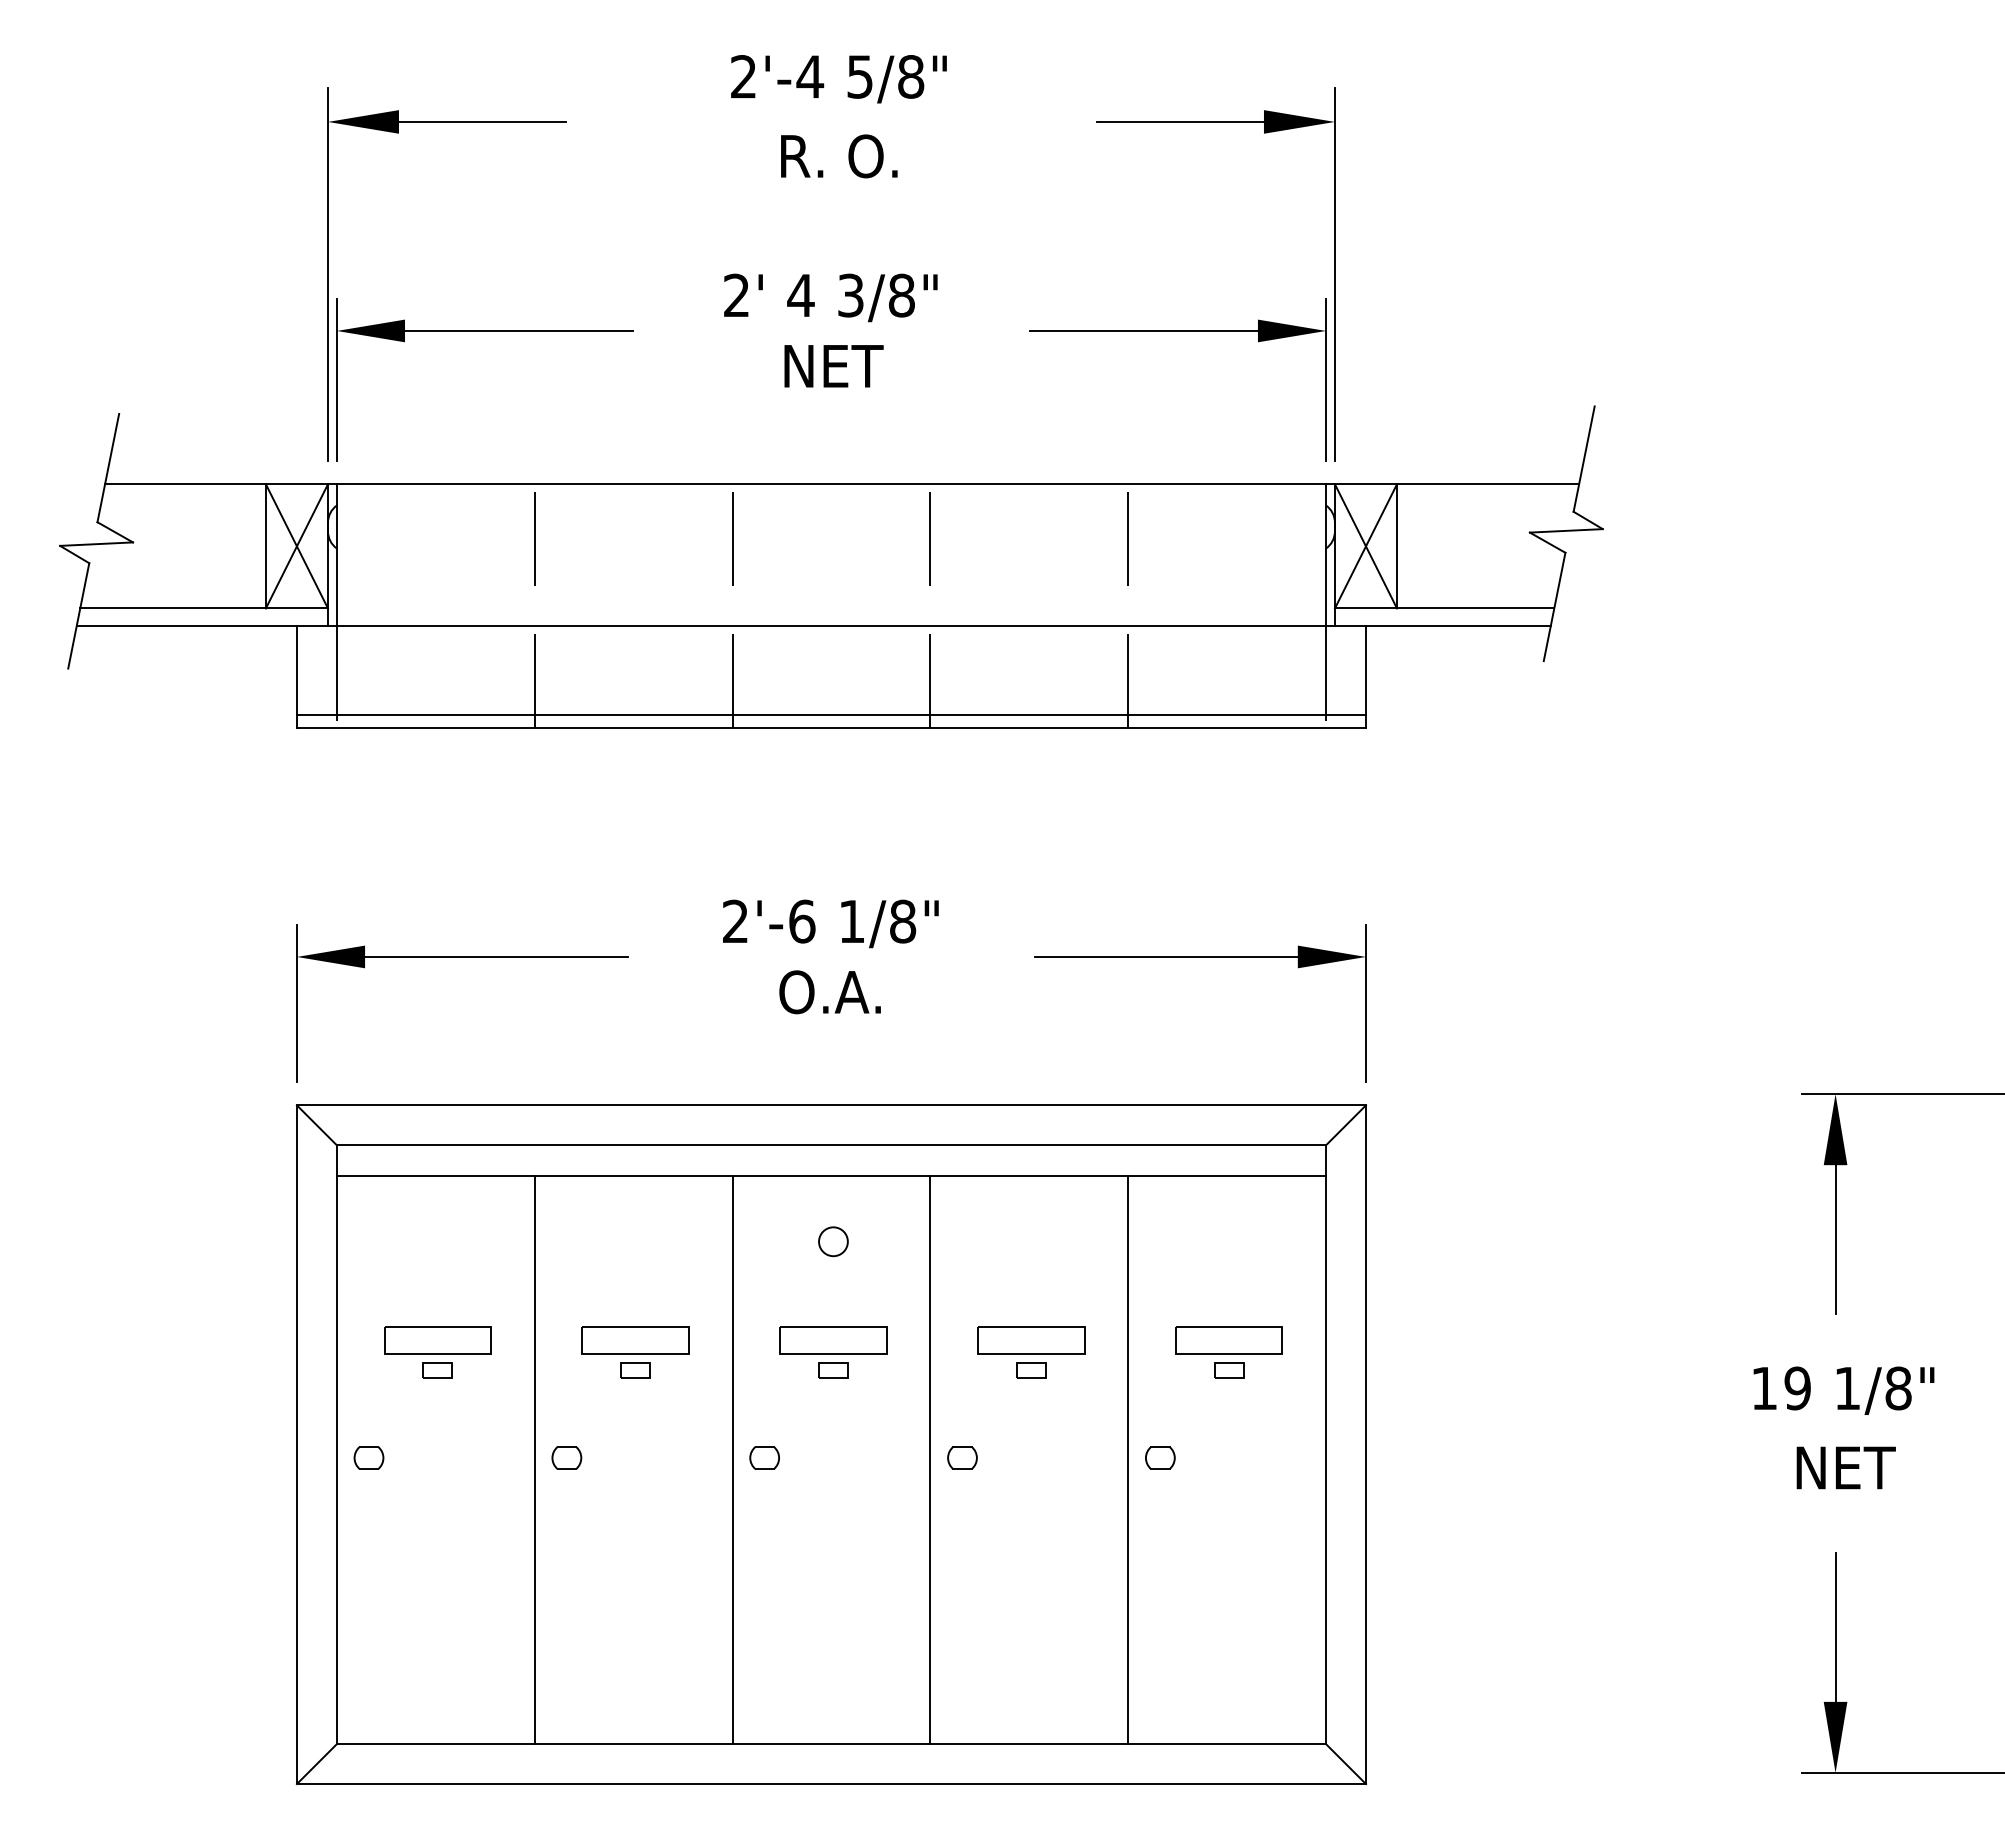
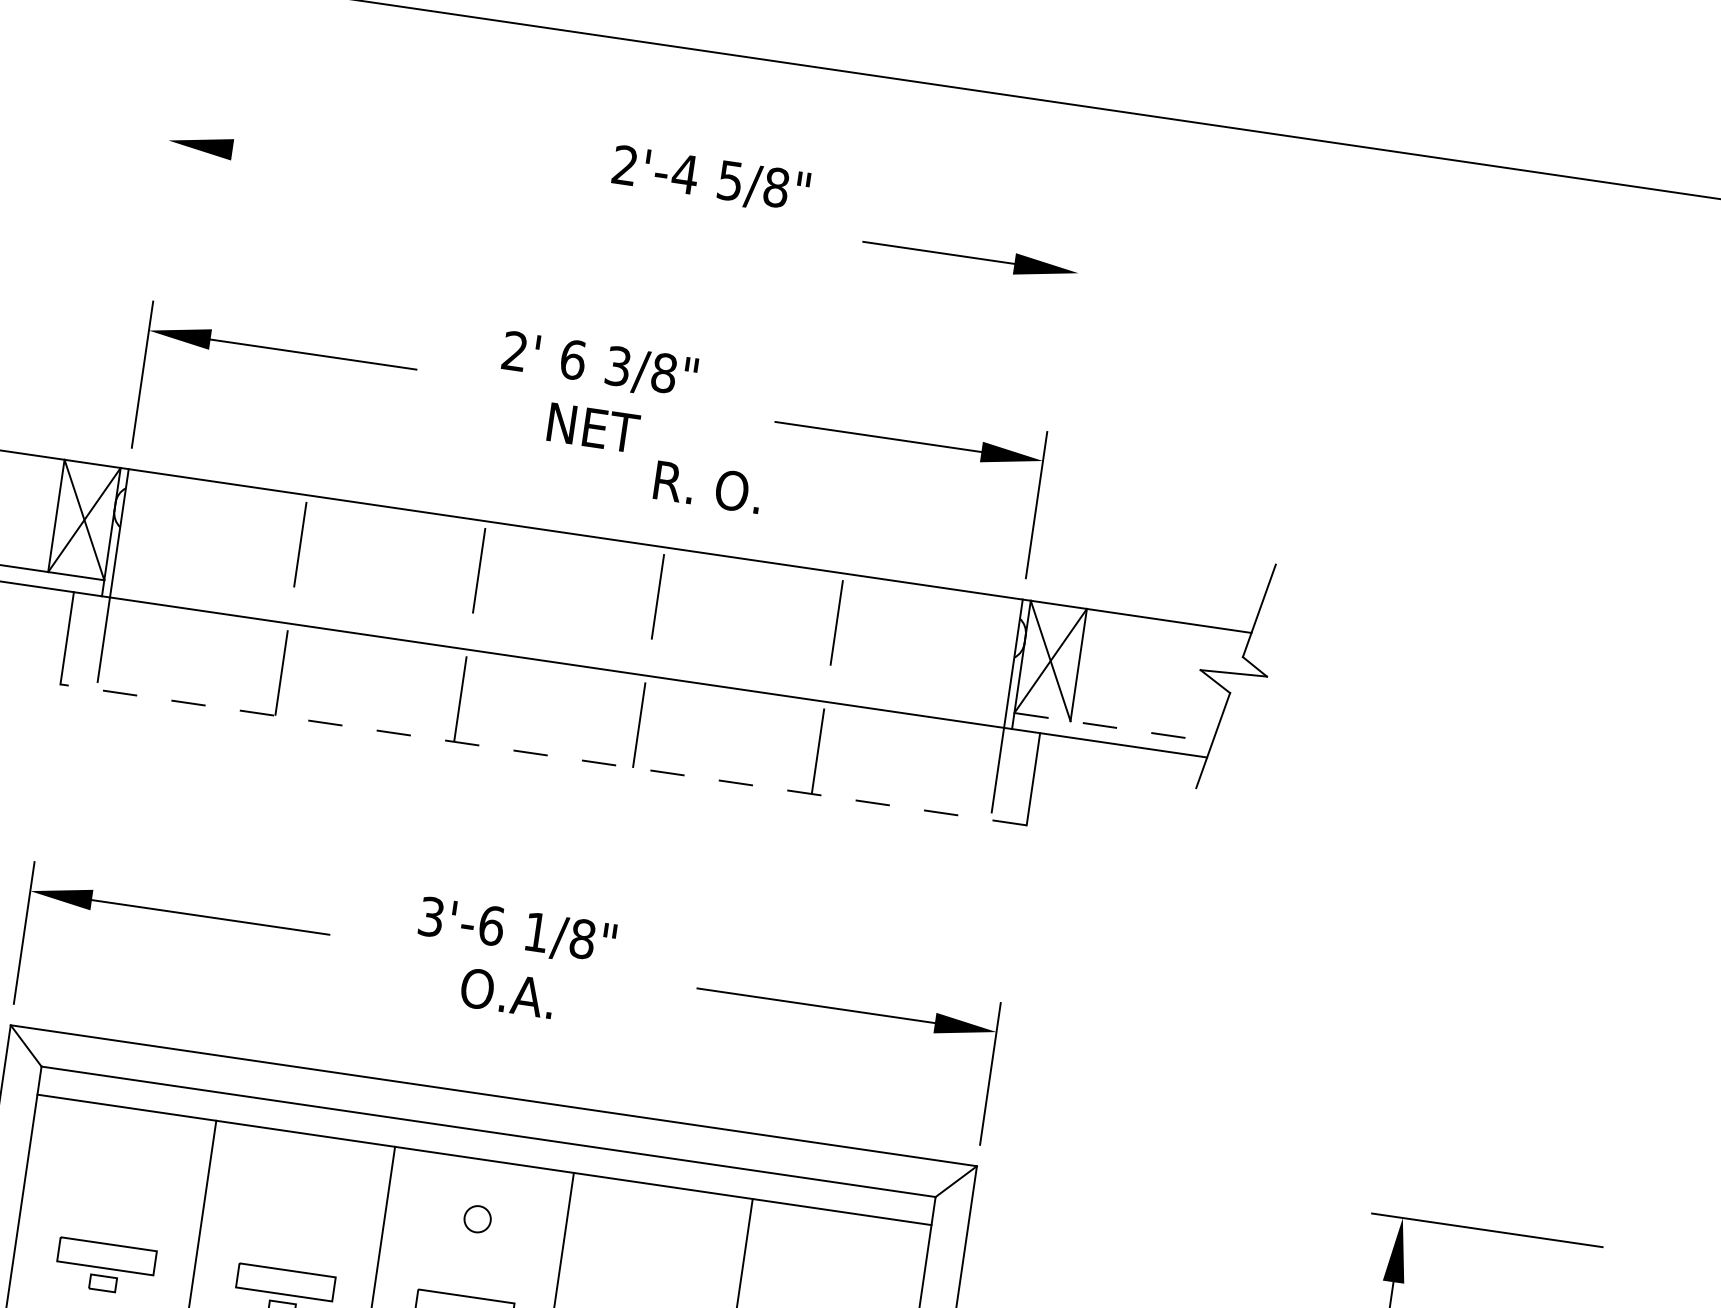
text: (838, 79) -> (710, 180), moved
line: (482, 121) -> (308, 160), removed
text: (839, 156) -> (708, 487), moved
line: (328, 273) -> (148, 277), removed
line: (1334, 273) -> (1058, 410), removed
text: (800, 295) -> (572, 359), 4 -> 6
line: (1444, 608) -> (1113, 727), solid -> dashed
line: (830, 714) -> (544, 742), removed
line: (831, 728) -> (543, 755), solid -> dashed
text: (735, 921) -> (431, 916), 2'-6 -> 3'-6

